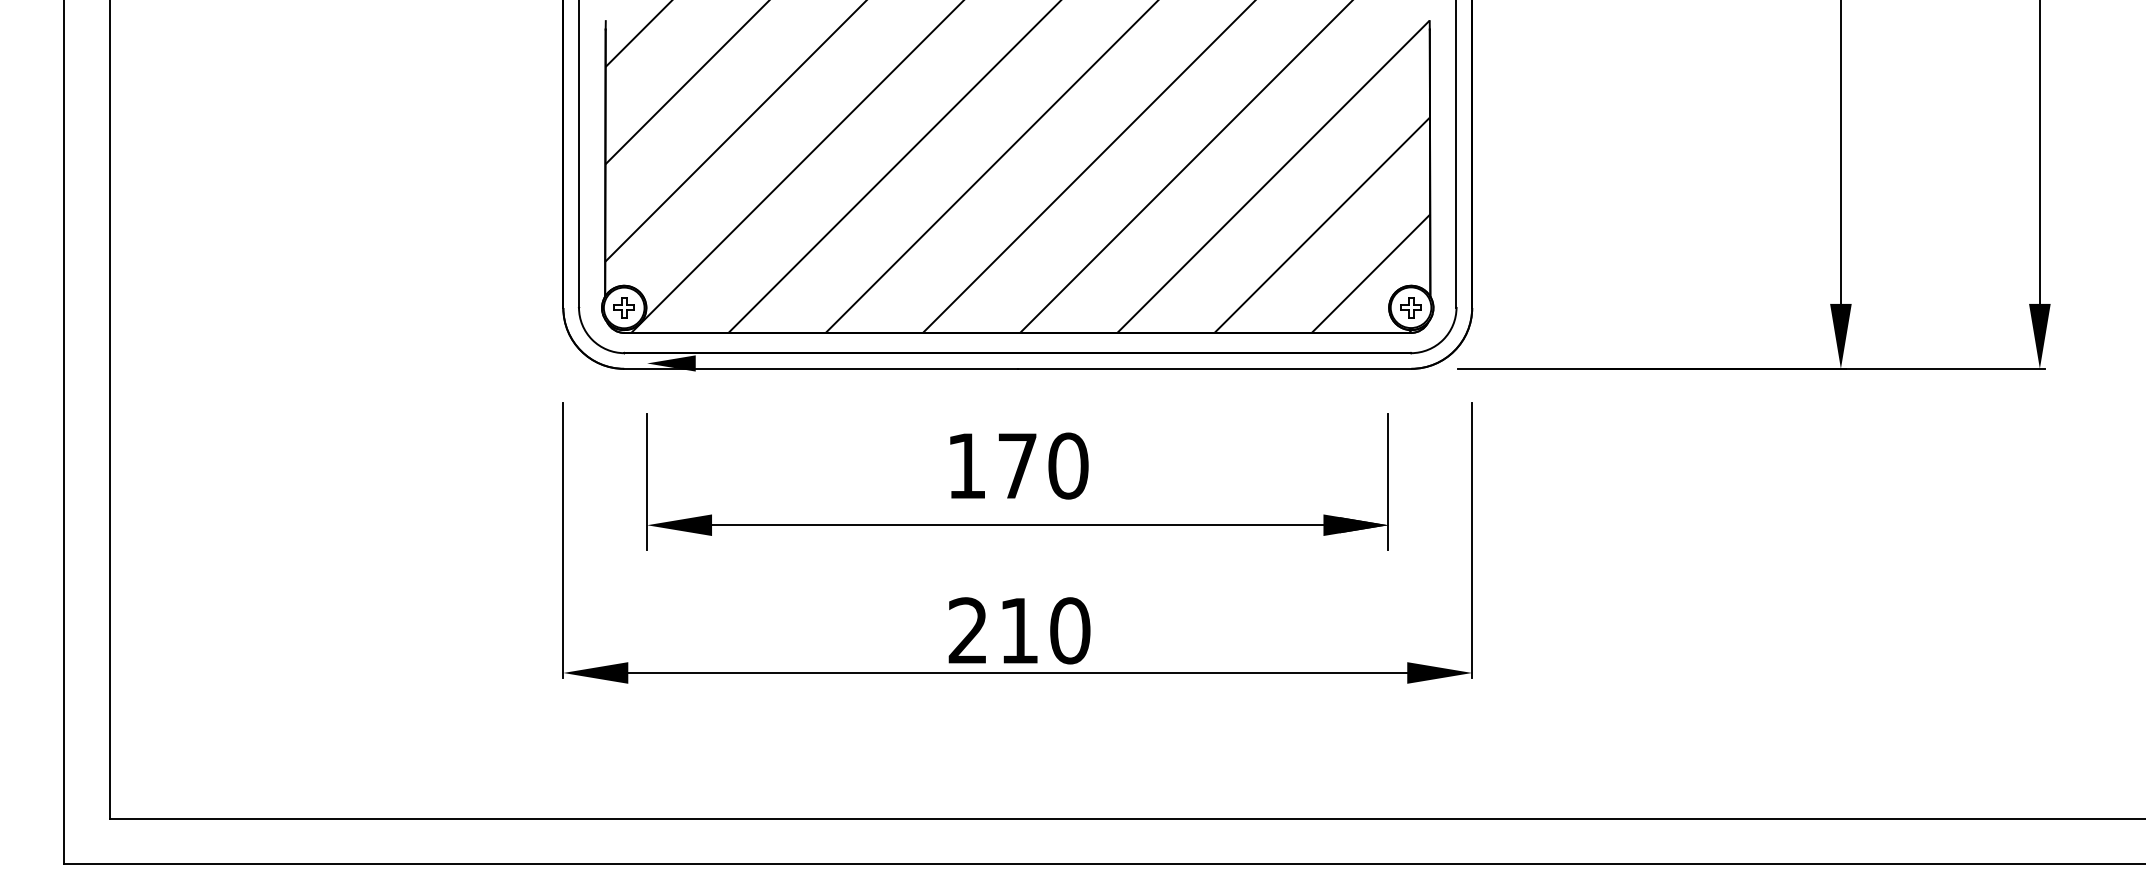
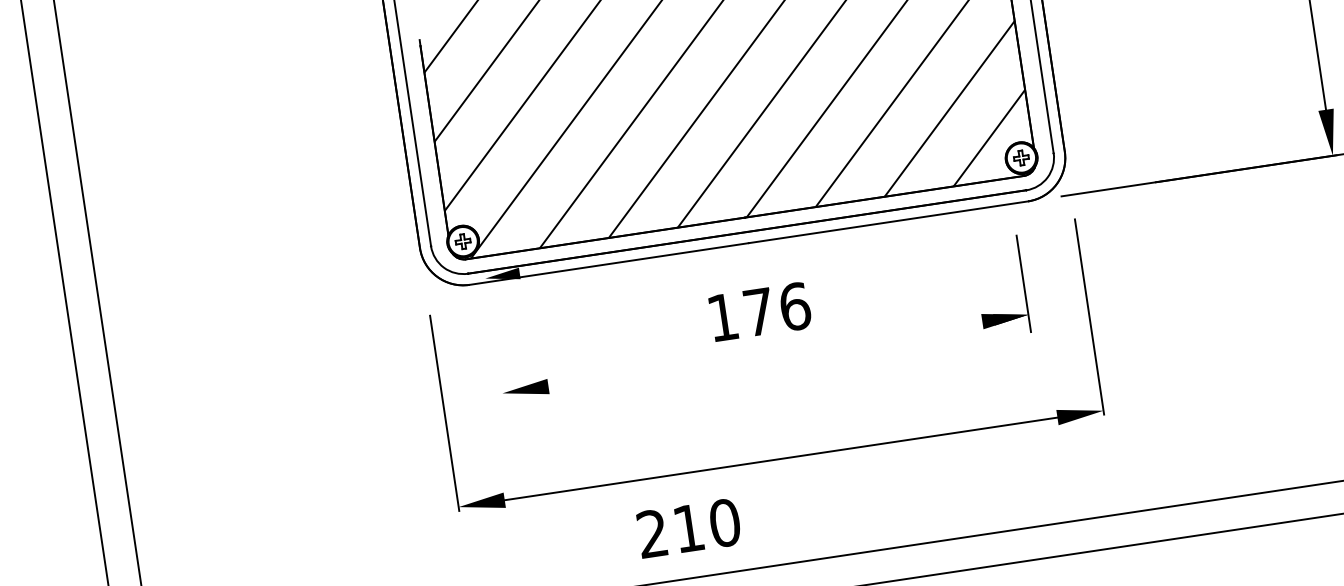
text: (1068, 465) -> (795, 306), 170 -> 176
line: (647, 481) -> (498, 362), removed
line: (1017, 525) -> (765, 354), removed
text: (1019, 630) -> (689, 528), moved

